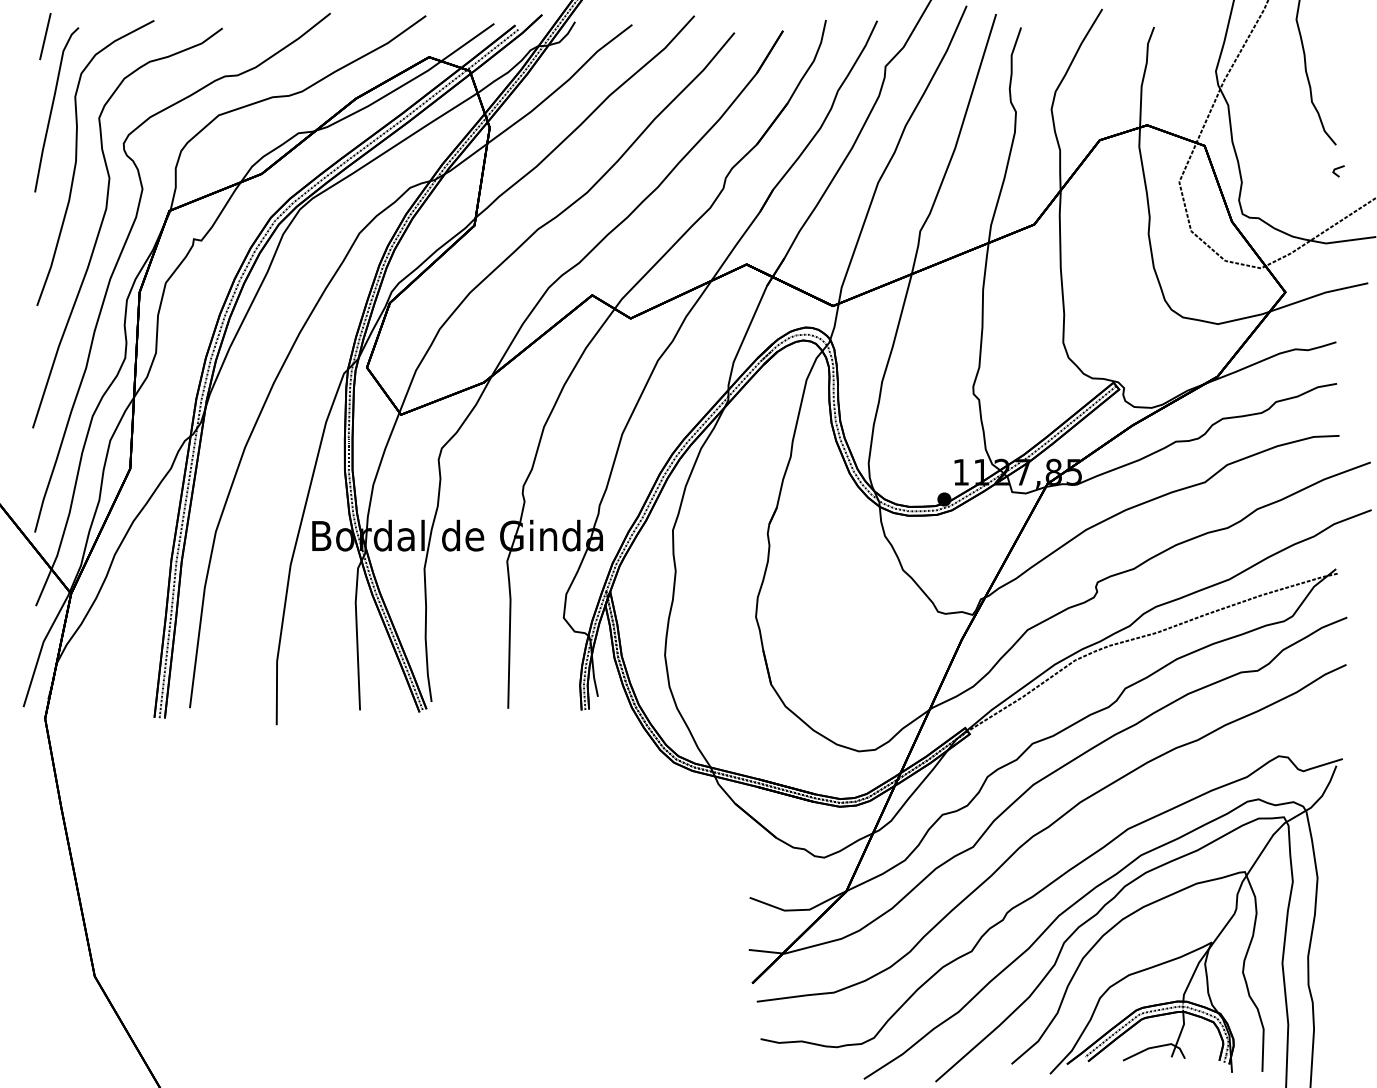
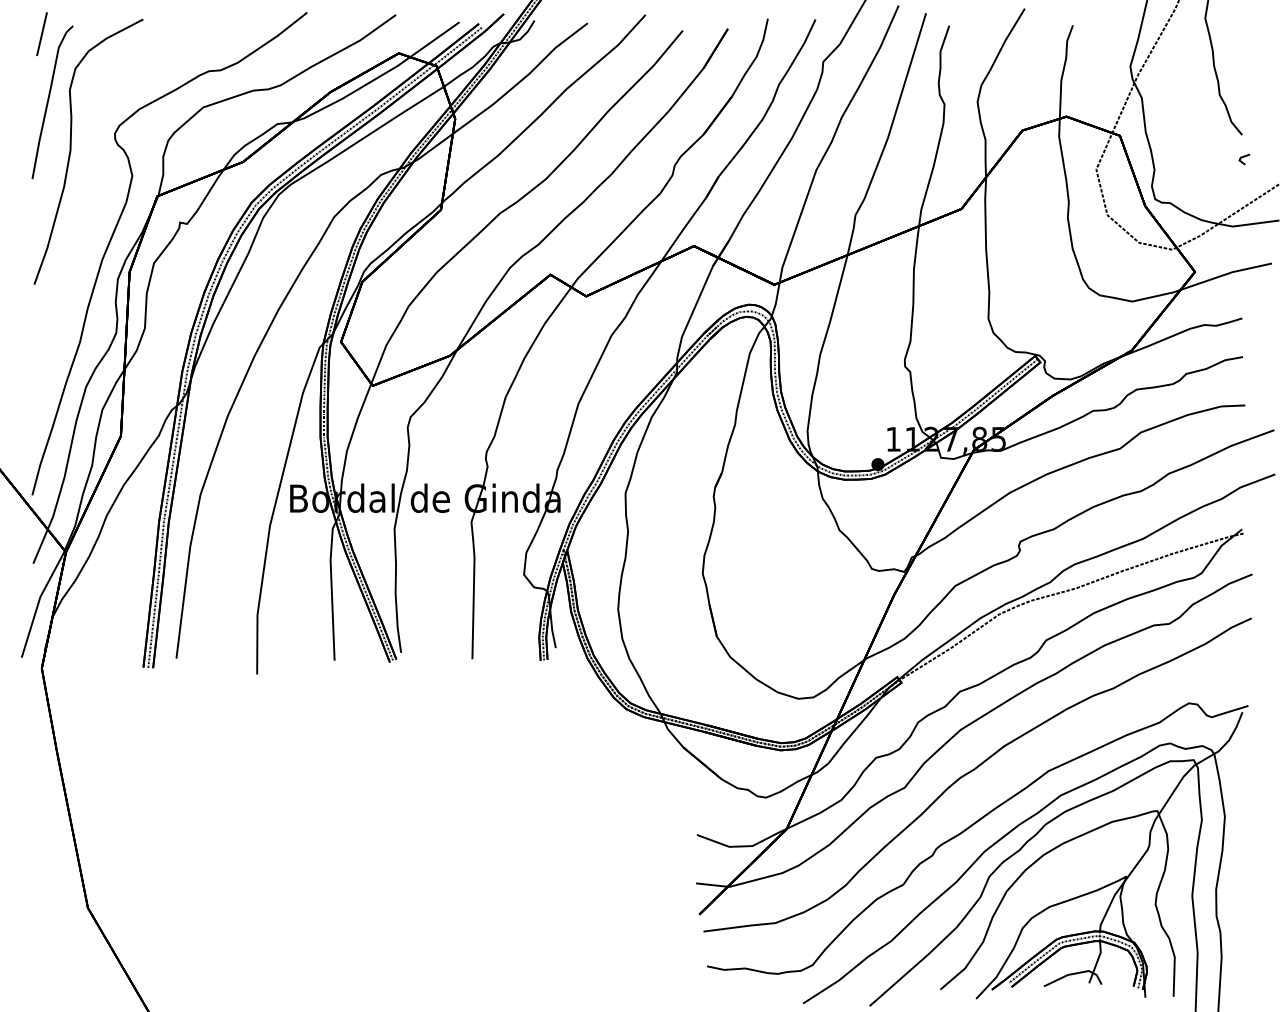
part: (104, 218) -> (96, 203), removed

